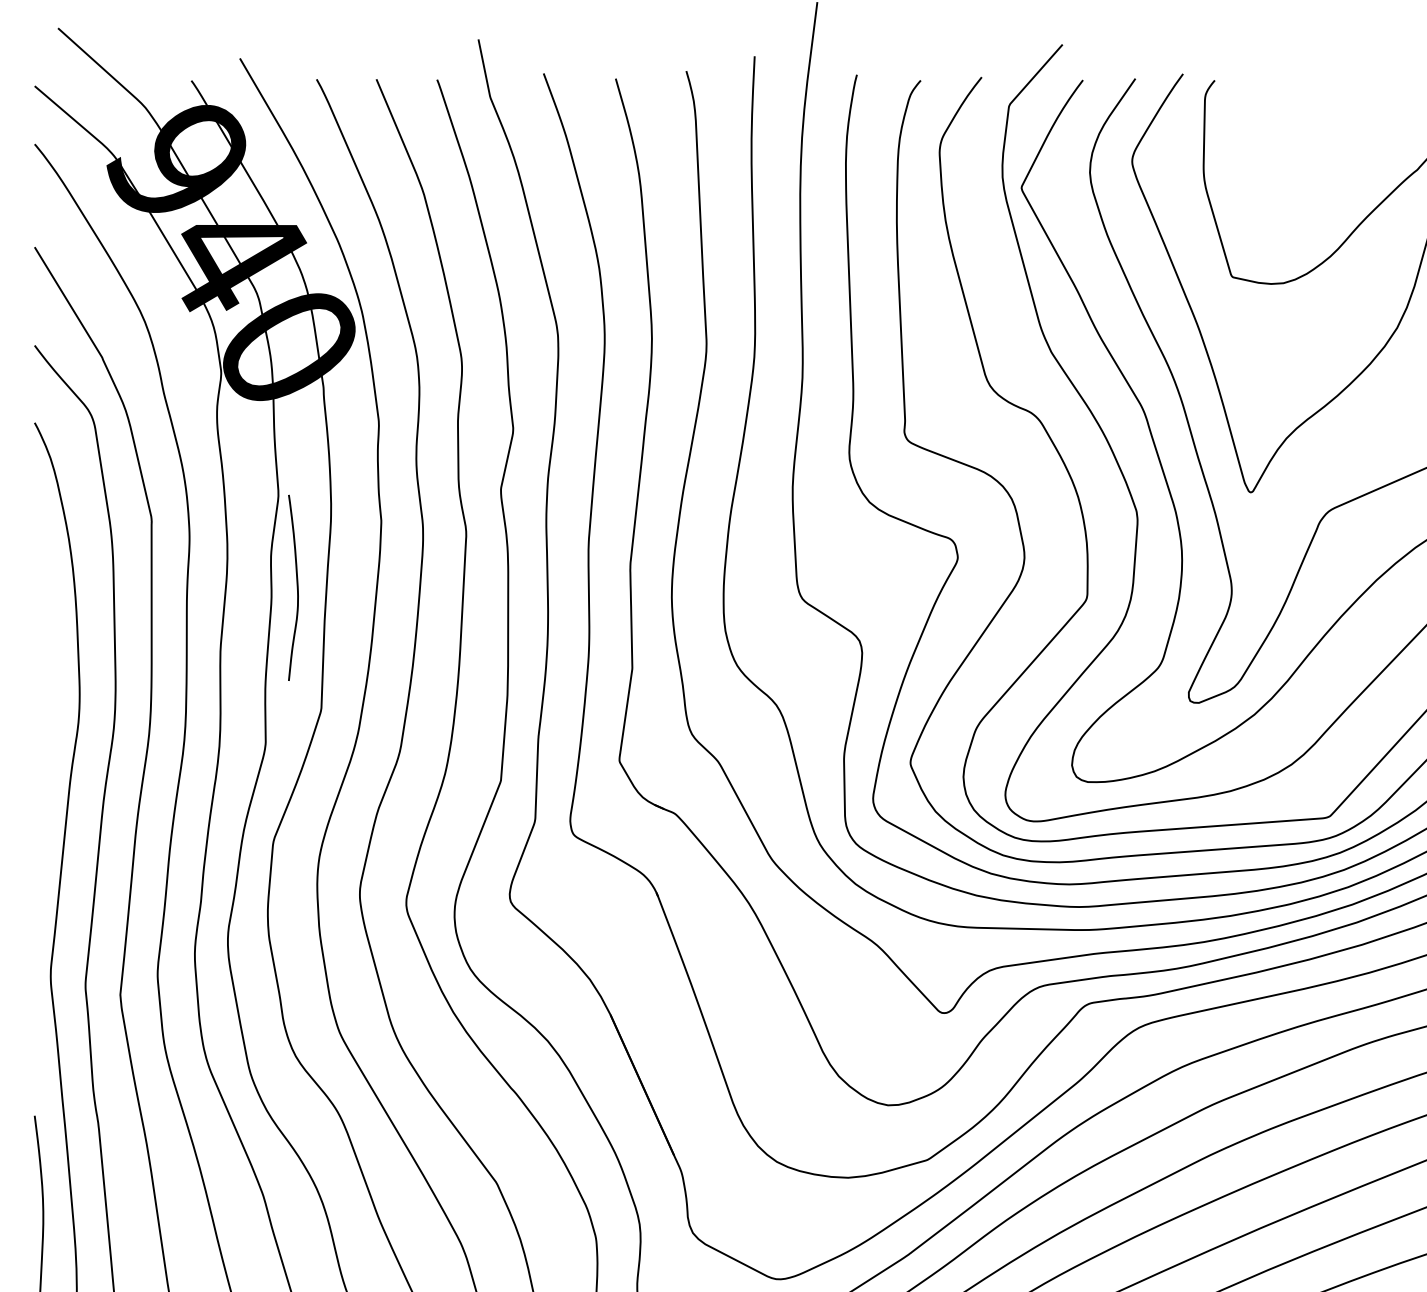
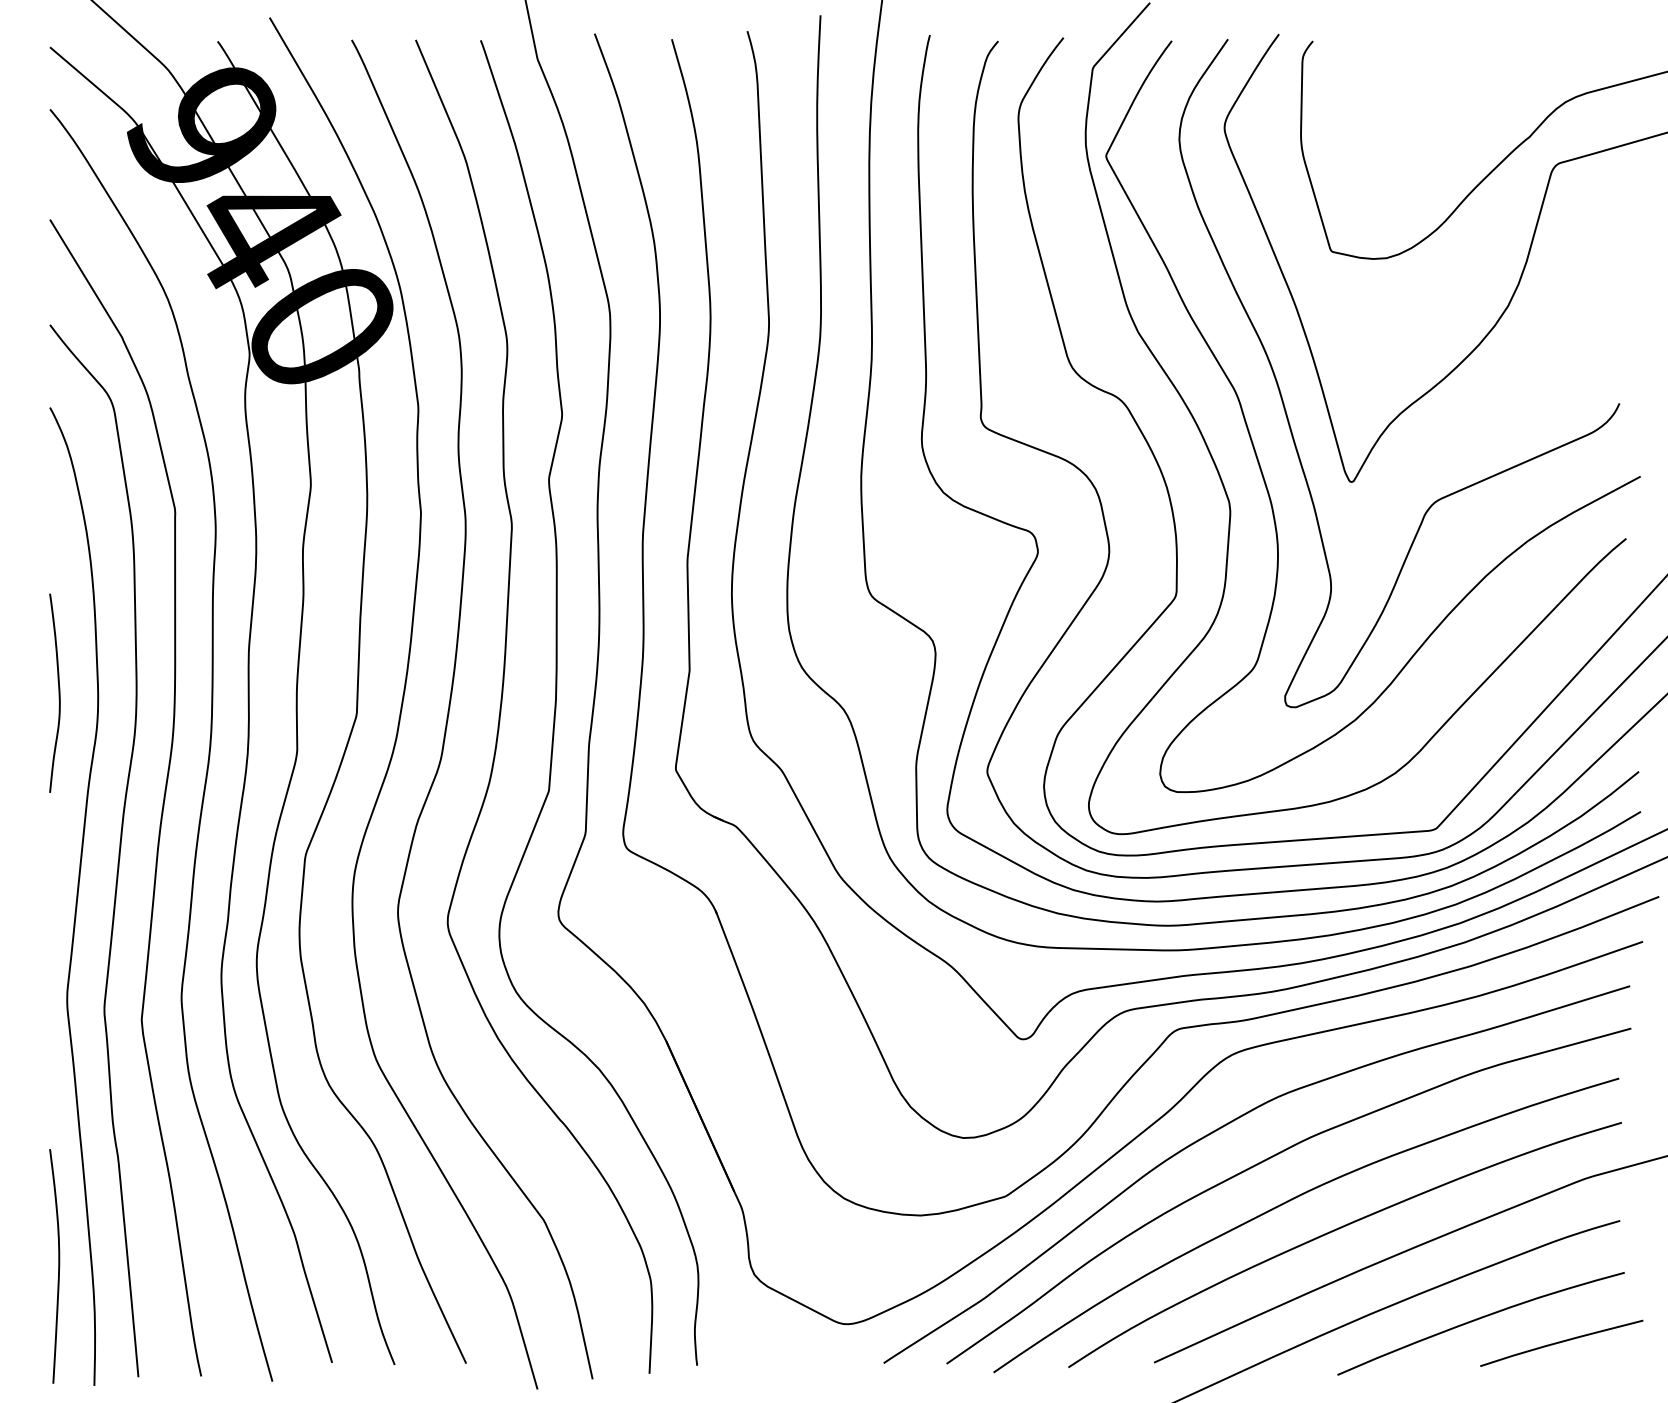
curve: (296, 587) -> (58, 692), moved

